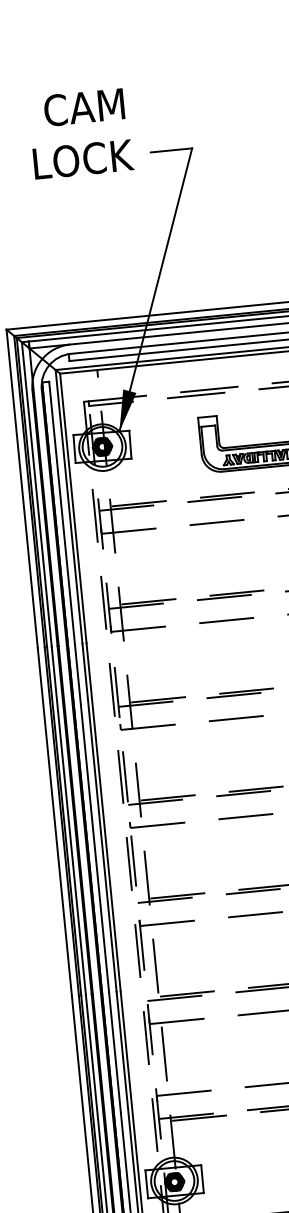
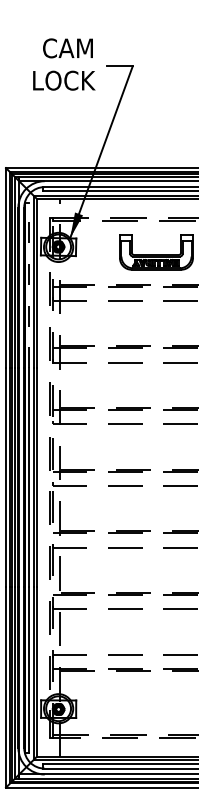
text: (81, 133) -> (64, 64), moved
line: (62, 512) -> (29, 285), solid -> dashed

